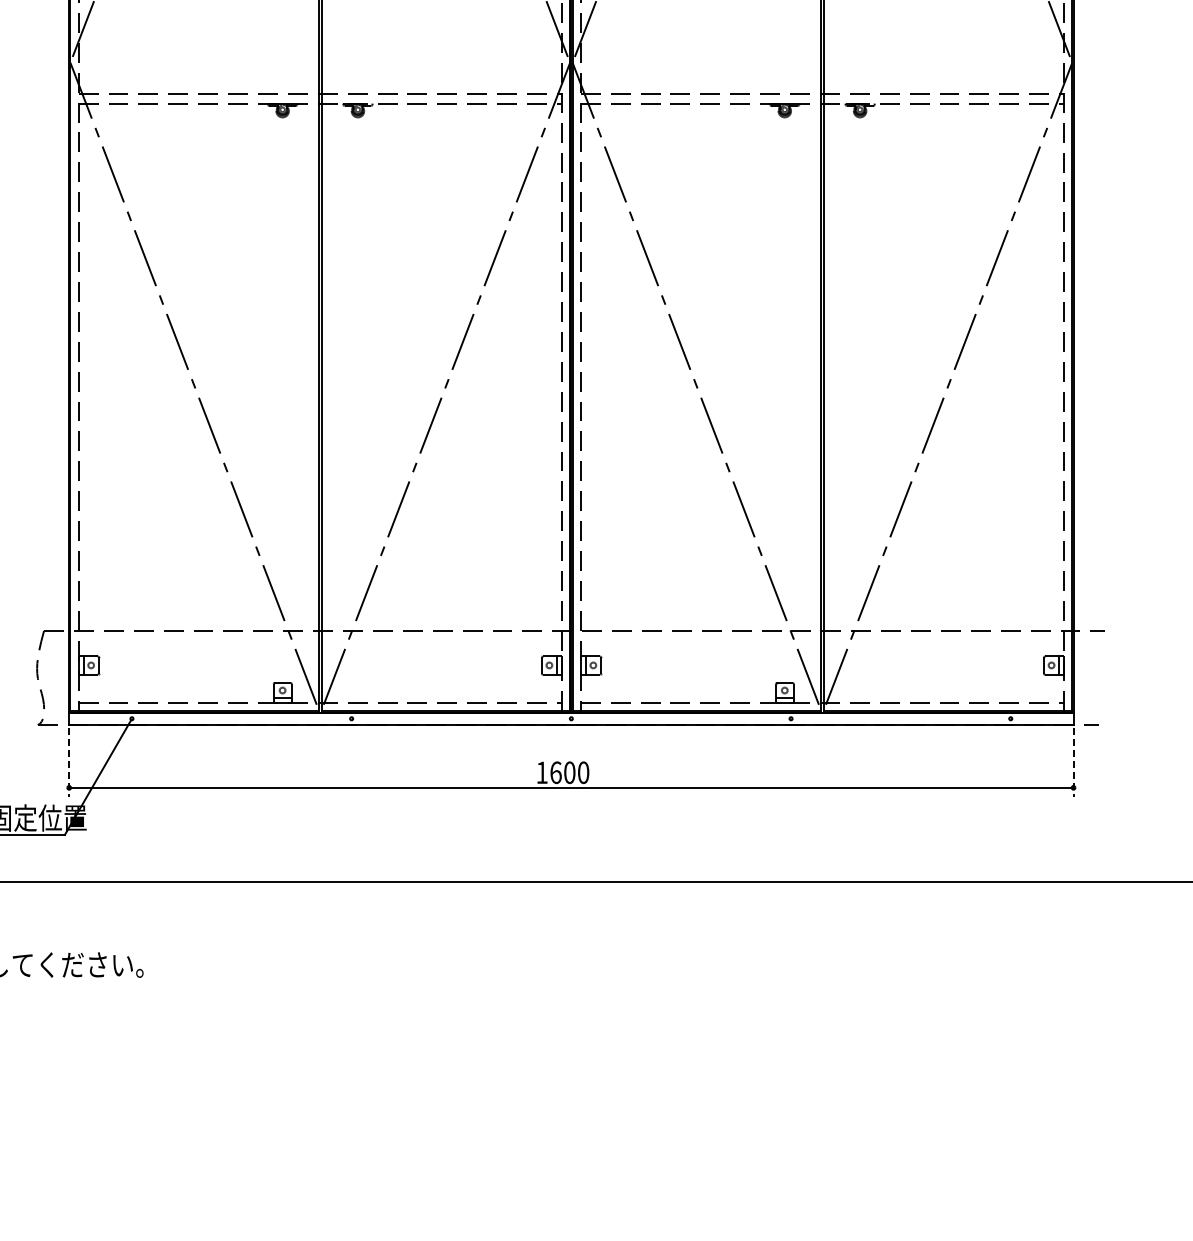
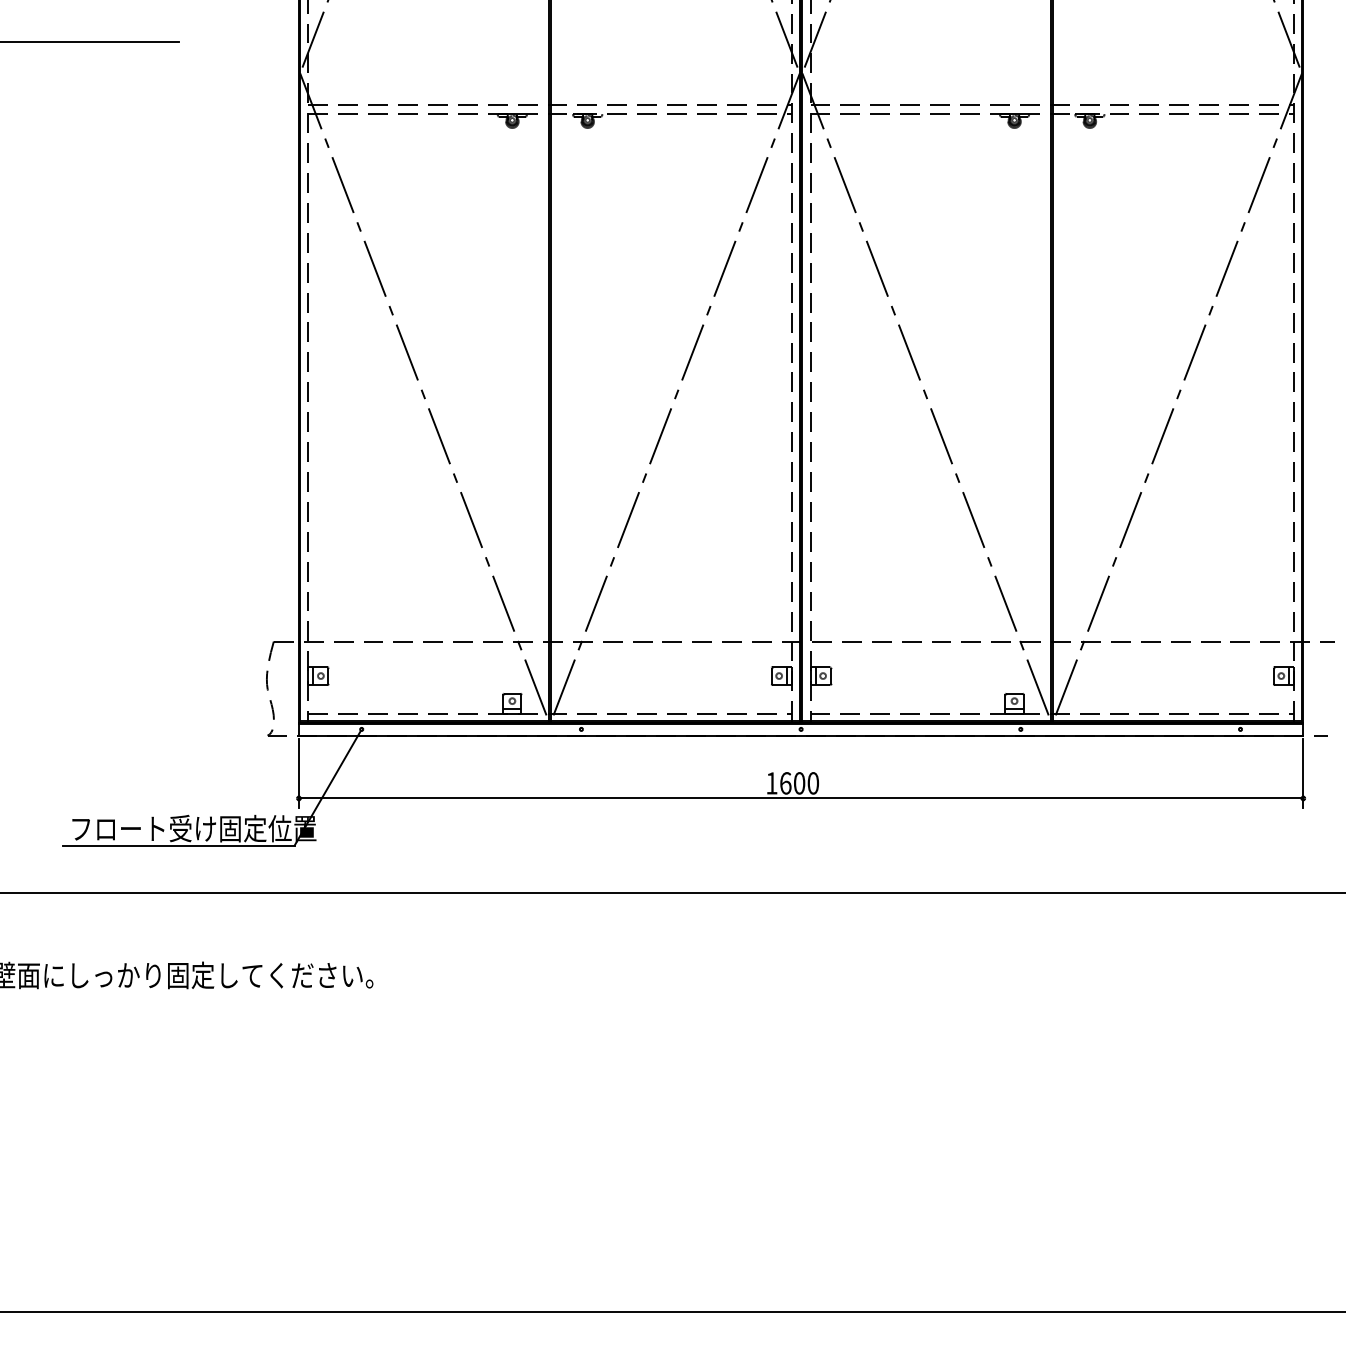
line: (68, 762) -> (298, 773), dashed -> solid
line: (1073, 762) -> (1303, 773), dashed -> solid

